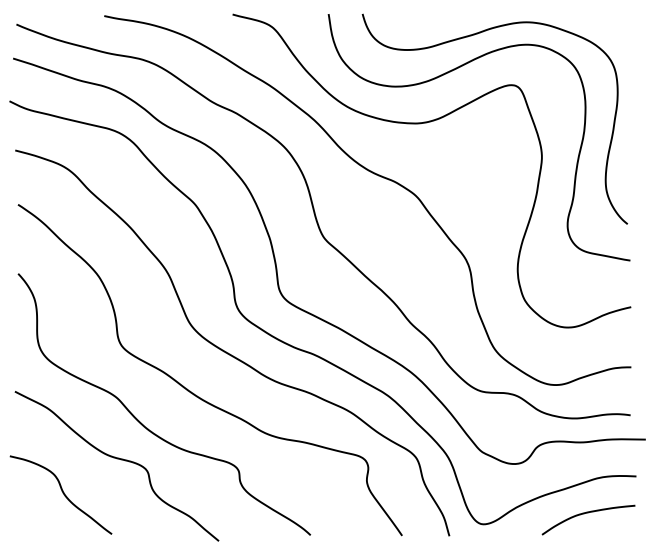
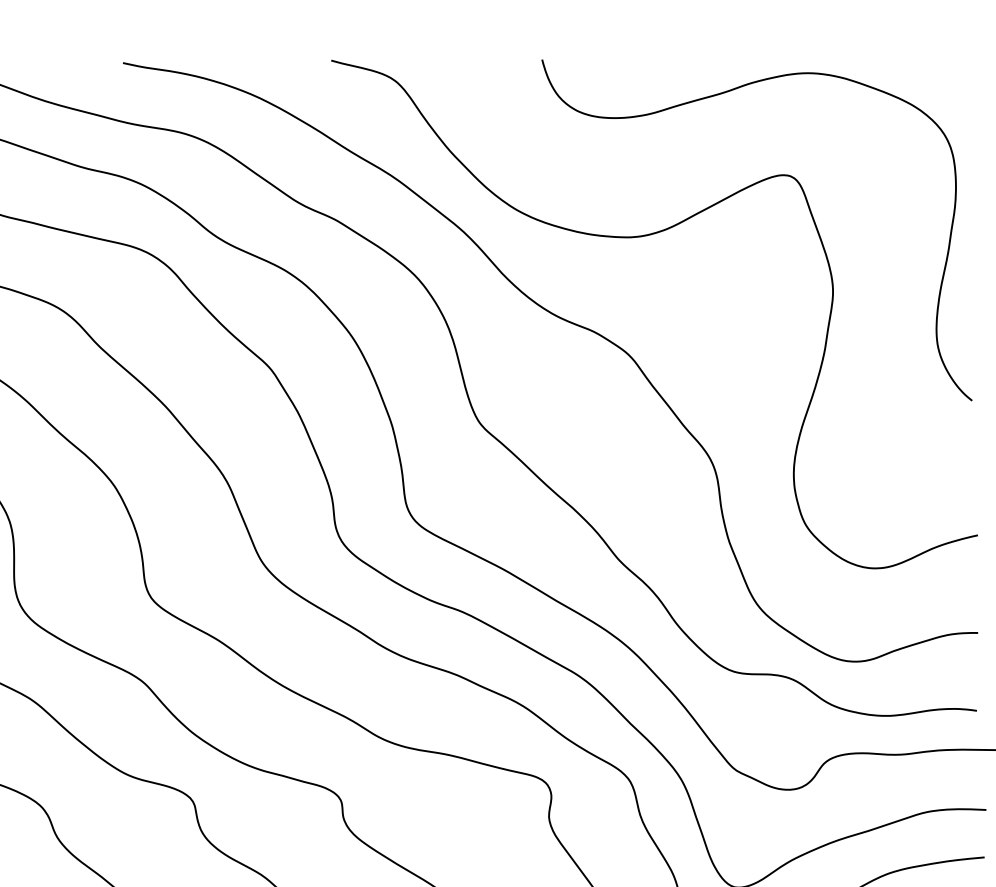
curve: (446, 74) -> (678, 157), removed

